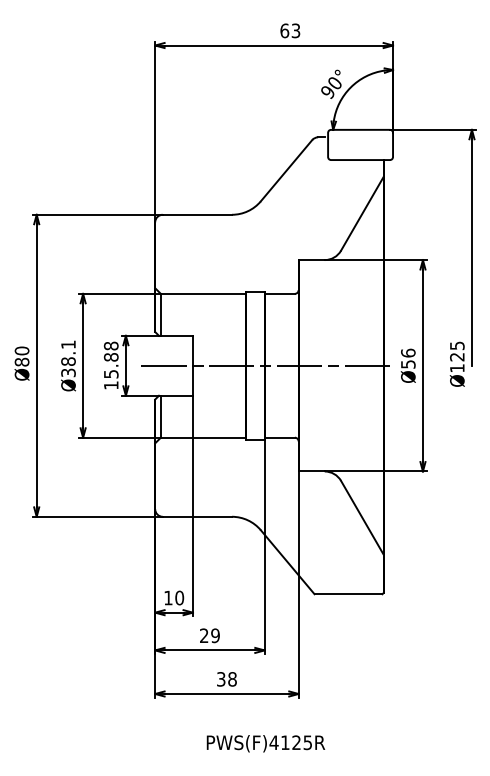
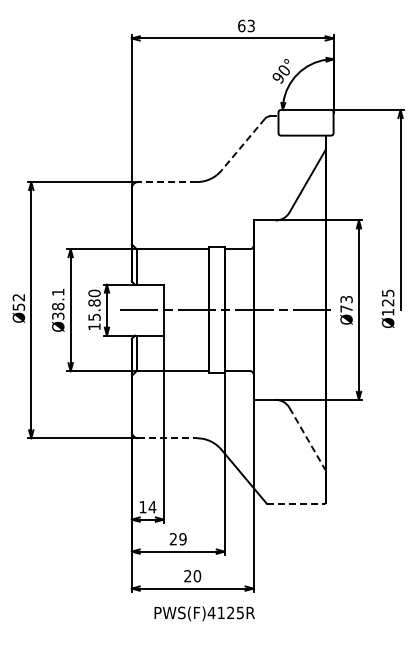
line: (286, 170) -> (243, 144), solid -> dashed
line: (197, 215) -> (167, 182), solid -> dashed
text: (111, 346) -> (94, 293), 15.88 -> 15.80
text: (21, 355) -> (18, 301), Ø80 -> Ø52
text: (408, 357) -> (346, 303), Ø56 -> Ø73
line: (198, 517) -> (168, 438), solid -> dashed
line: (362, 518) -> (307, 439), solid -> dashed
line: (348, 593) -> (295, 503), solid -> dashed
text: (179, 598) -> (152, 507), 10 -> 14
text: (226, 679) -> (192, 576), 38 -> 20
text: (265, 743) -> (204, 613), moved

